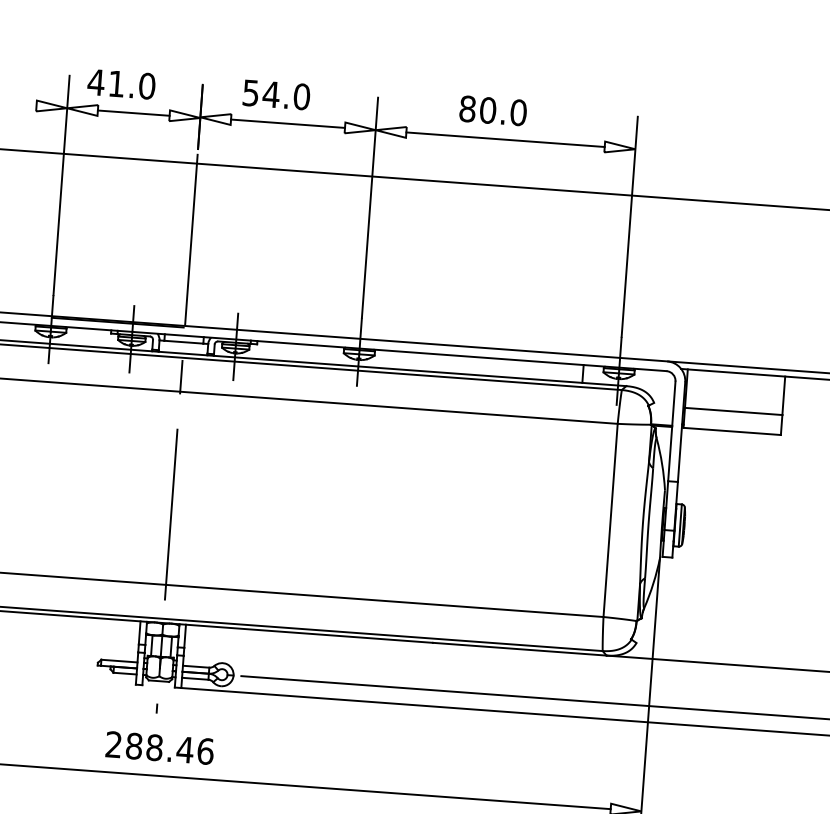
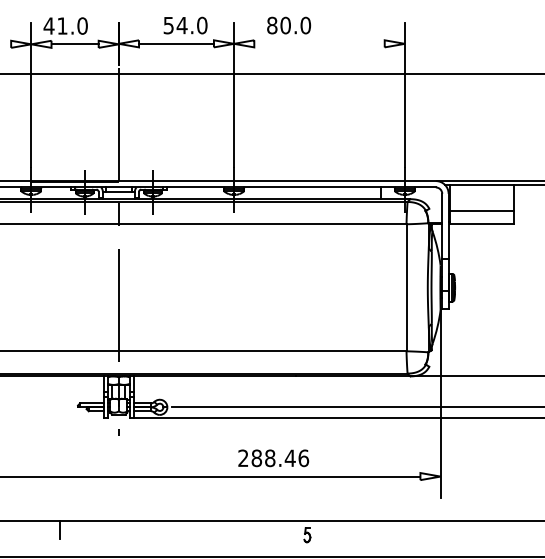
text: (276, 94) -> (185, 25), moved
text: (493, 110) -> (289, 25), moved
line: (505, 139) -> (319, 43), removed
text: (159, 748) -> (273, 458), moved

